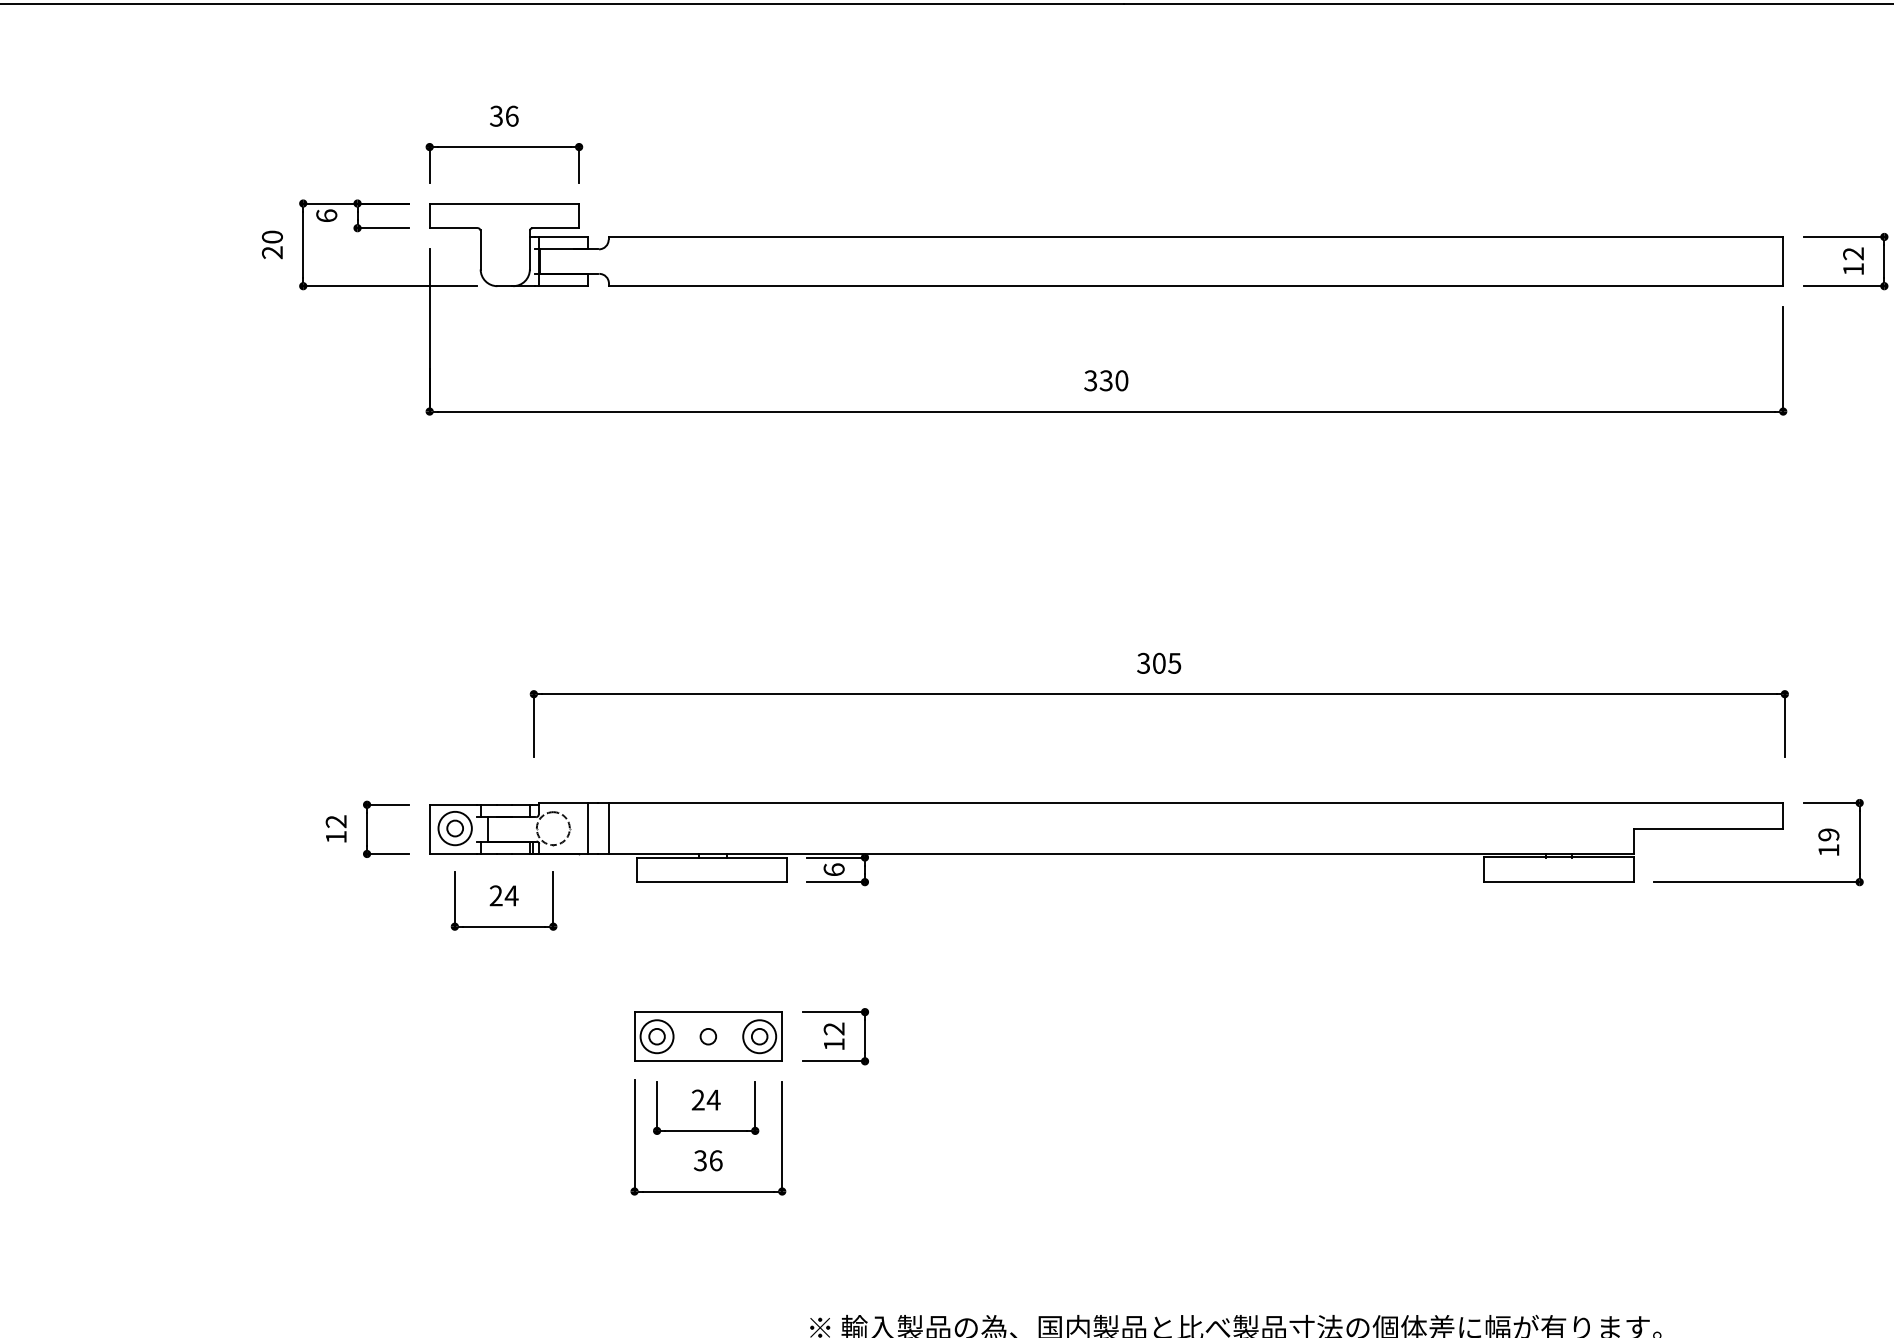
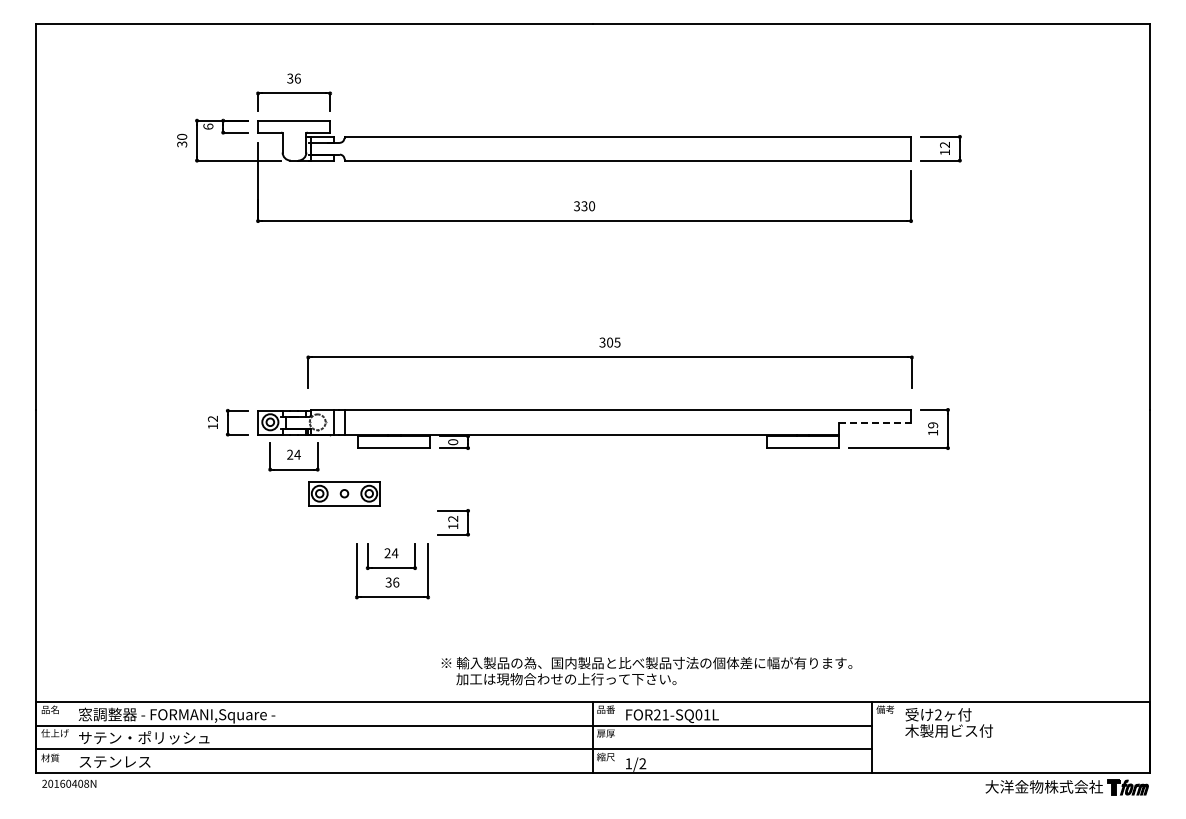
text: (273, 252) -> (182, 144), 20 -> 30
line: (1709, 828) -> (875, 422), solid -> dashed
text: (832, 870) -> (452, 442), 6 -> 0
part: (708, 1036) -> (344, 493), moved

